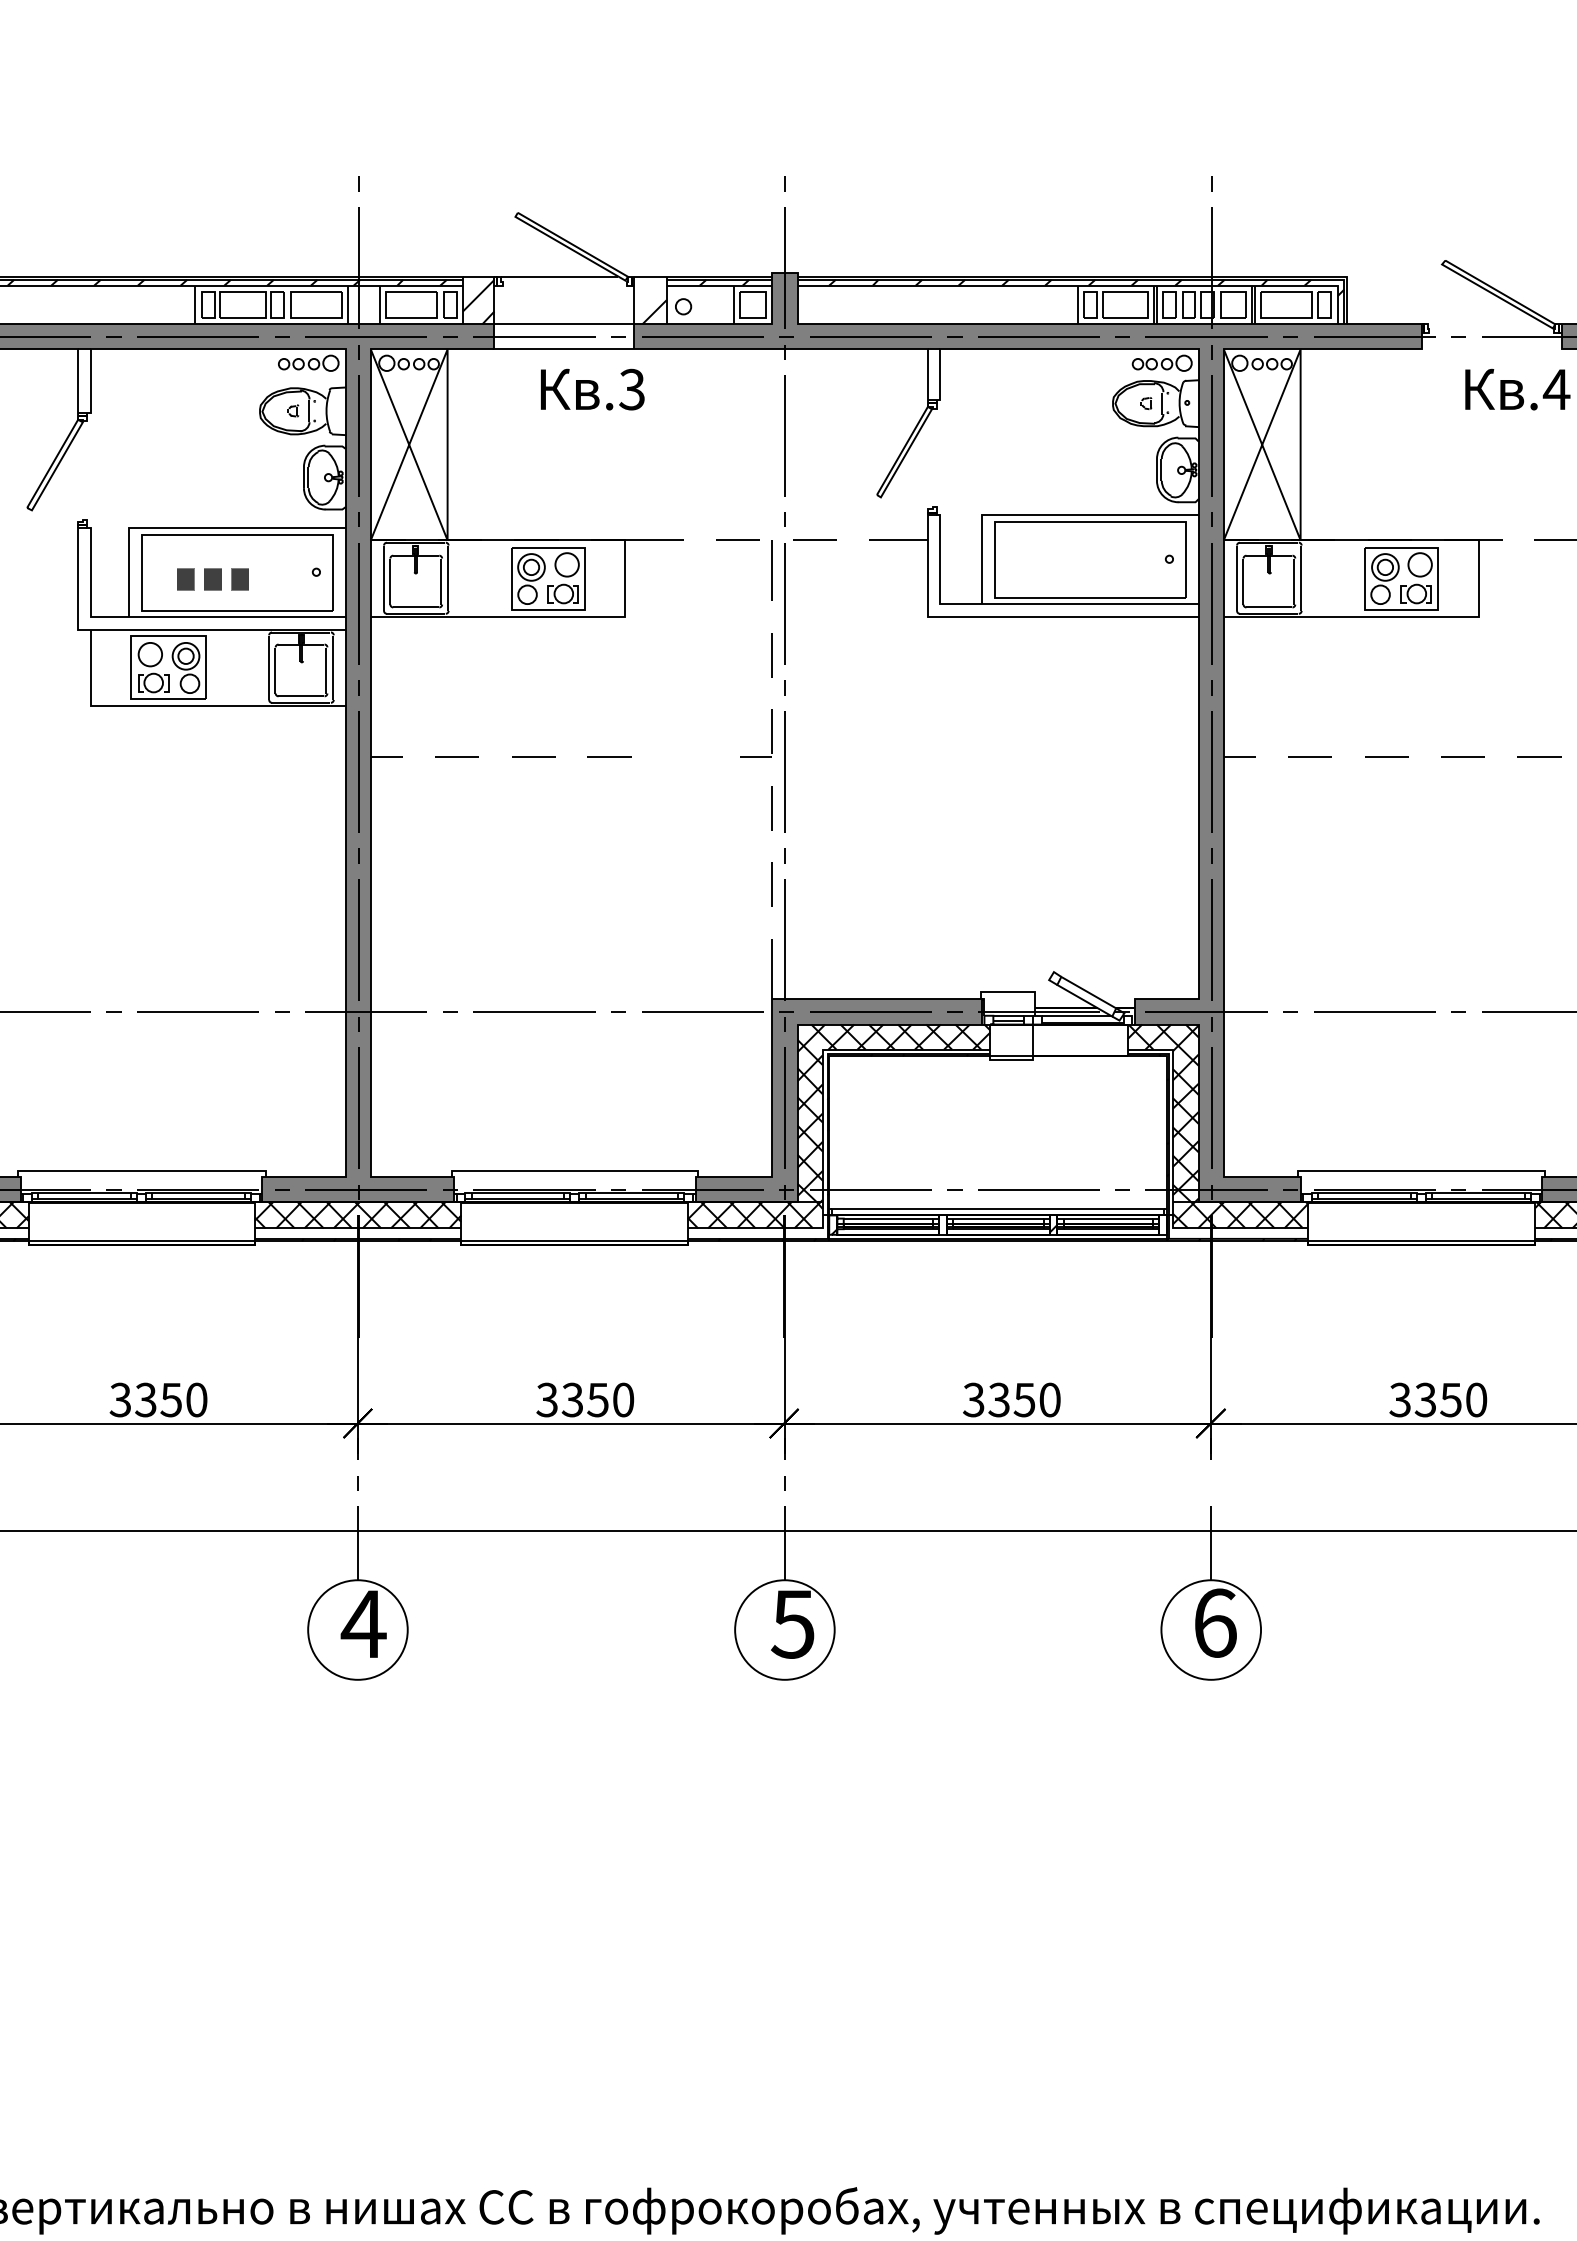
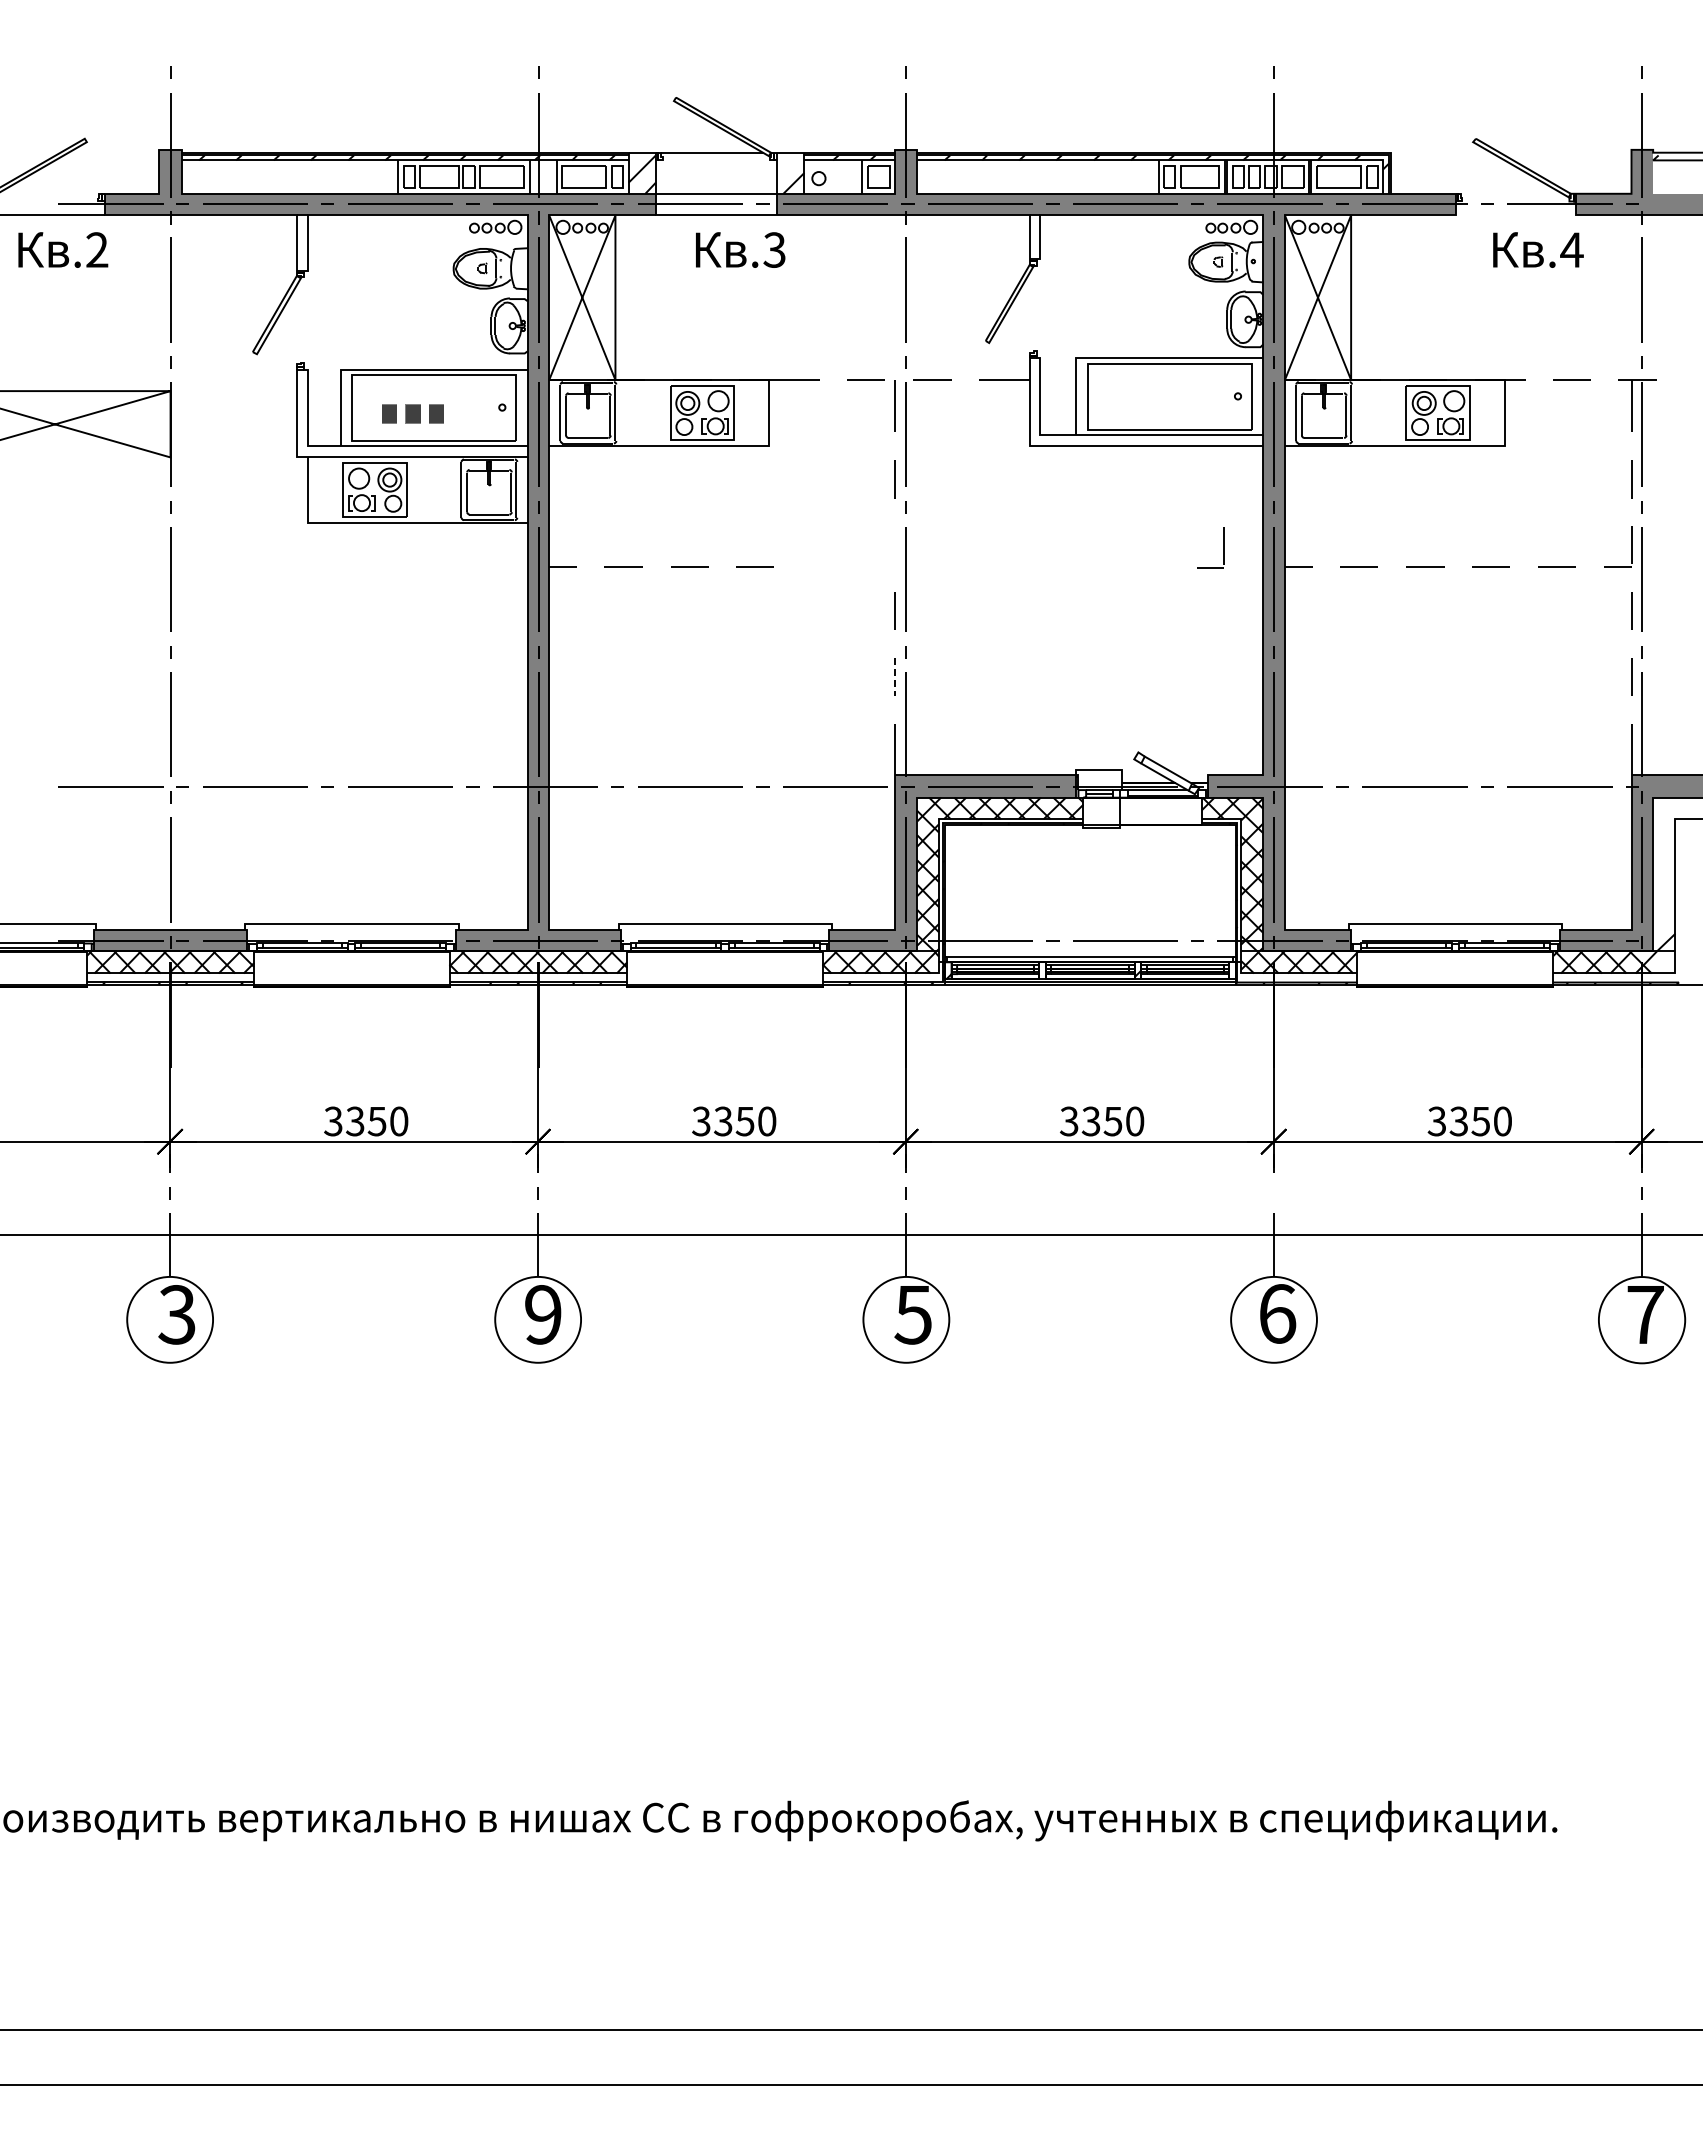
part: (771, 733) -> (1223, 547), moved
line: (772, 885) -> (895, 677), solid -> dashed
text: (363, 1623) -> (542, 1314), 4 -> 9

